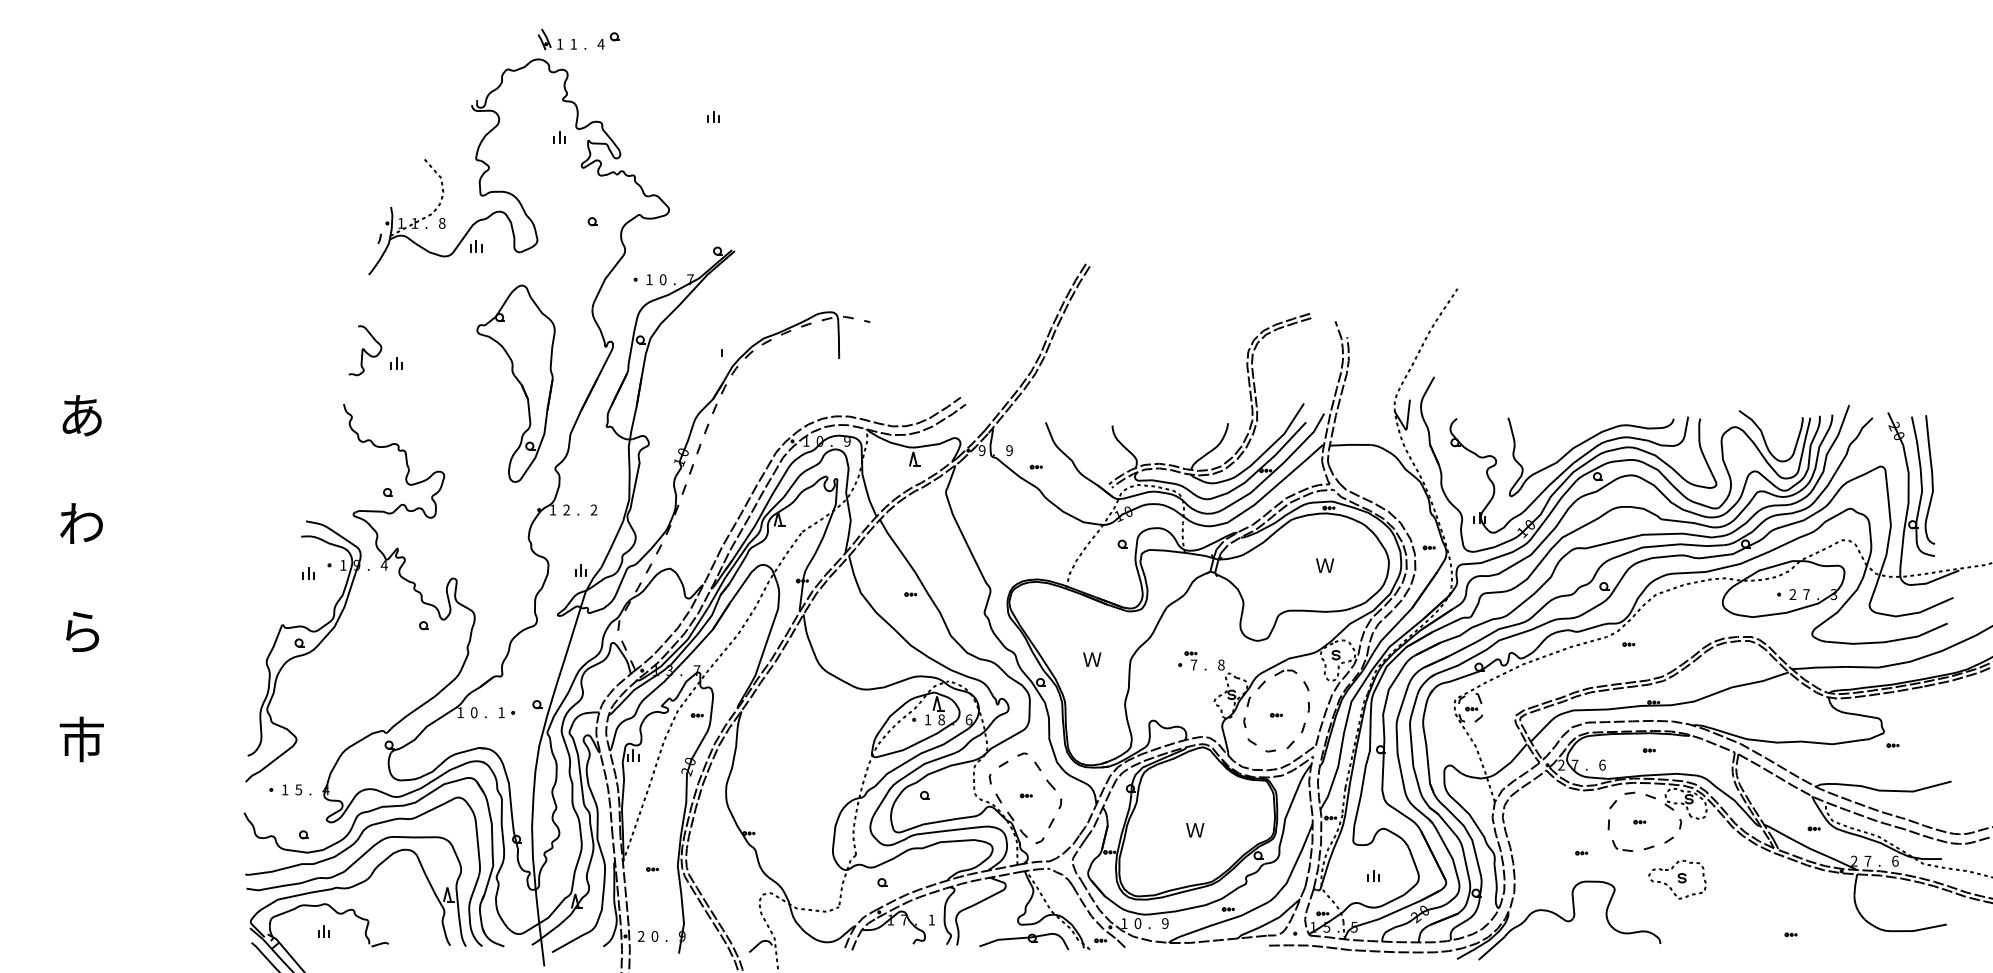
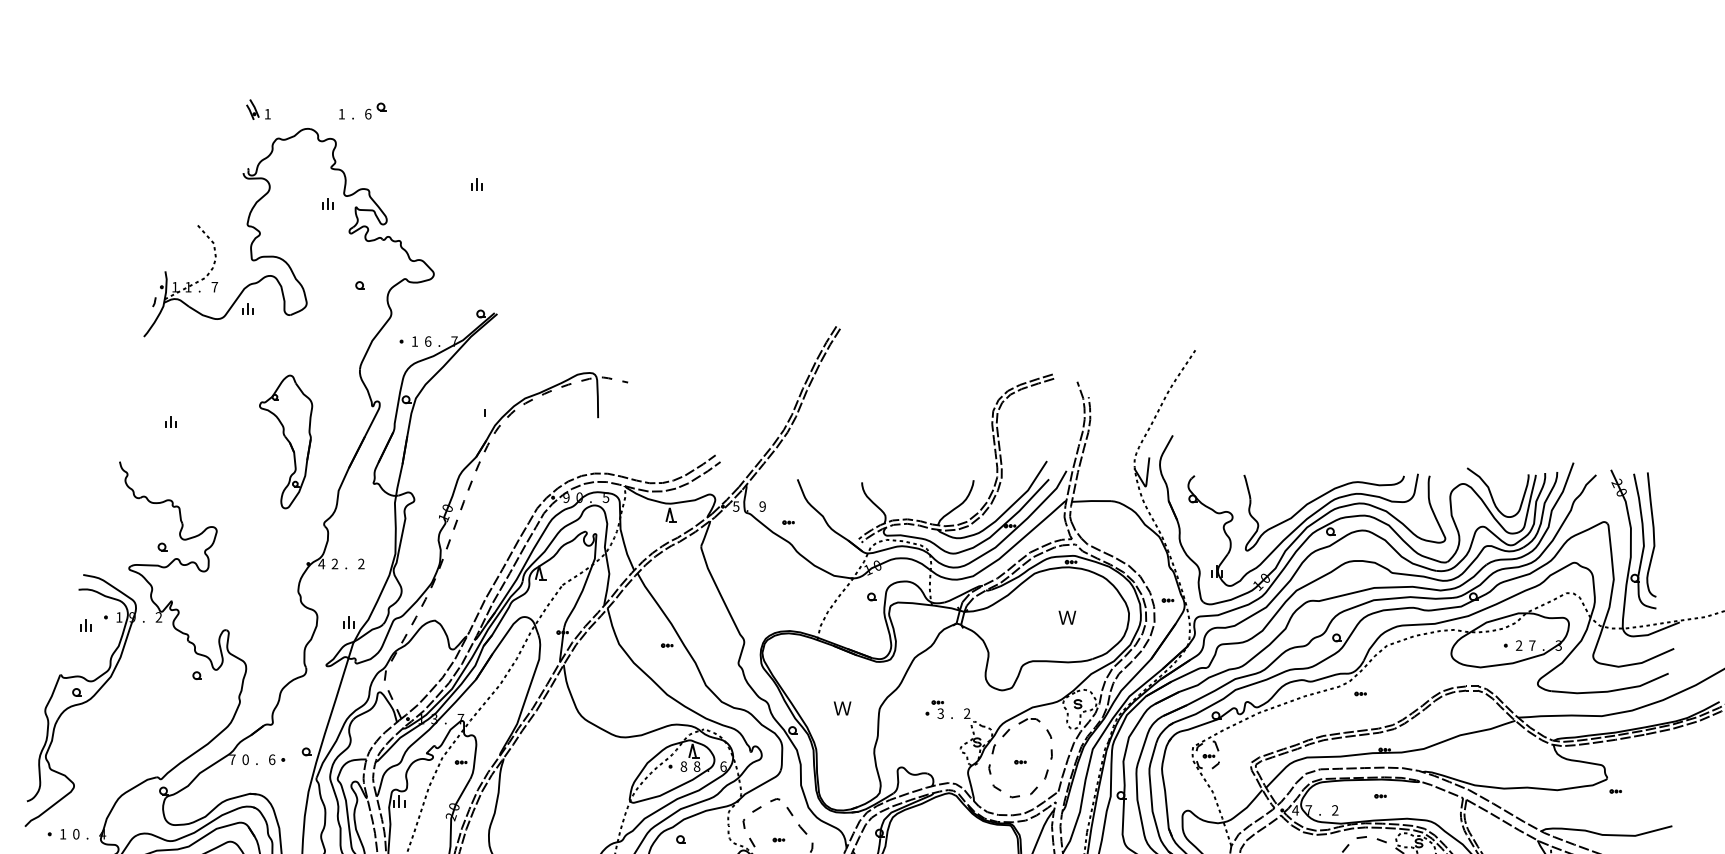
part: (550, 39) -> (258, 109), moved
text: (600, 43) -> (367, 113), 4 -> 6
text: (442, 222) -> (215, 286), 8 -> 7
text: (662, 279) -> (427, 341), 0 -> 6
part: (365, 350) -> (140, 409), removed
part: (515, 383) -> (285, 441), size x0.7
text: (806, 441) -> (566, 497), 1 -> 9
text: (847, 441) -> (606, 497), 9 -> 5
text: (981, 450) -> (735, 506), 9 -> 5
text: (552, 509) -> (321, 563), 1 -> 4
text: (383, 564) -> (158, 616), 4 -> 2
text: (1193, 664) -> (940, 713), 7 -> 3
text: (1221, 664) -> (967, 713), 8 -> 2
text: (460, 712) -> (232, 759), 1 -> 7
text: (501, 712) -> (272, 759), 1 -> 6
text: (927, 719) -> (683, 766), 1 -> 8
text: (1560, 764) -> (1294, 809), 2 -> 4
text: (1602, 764) -> (1335, 809), 6 -> 2
text: (298, 789) -> (76, 833), 5 -> 0

